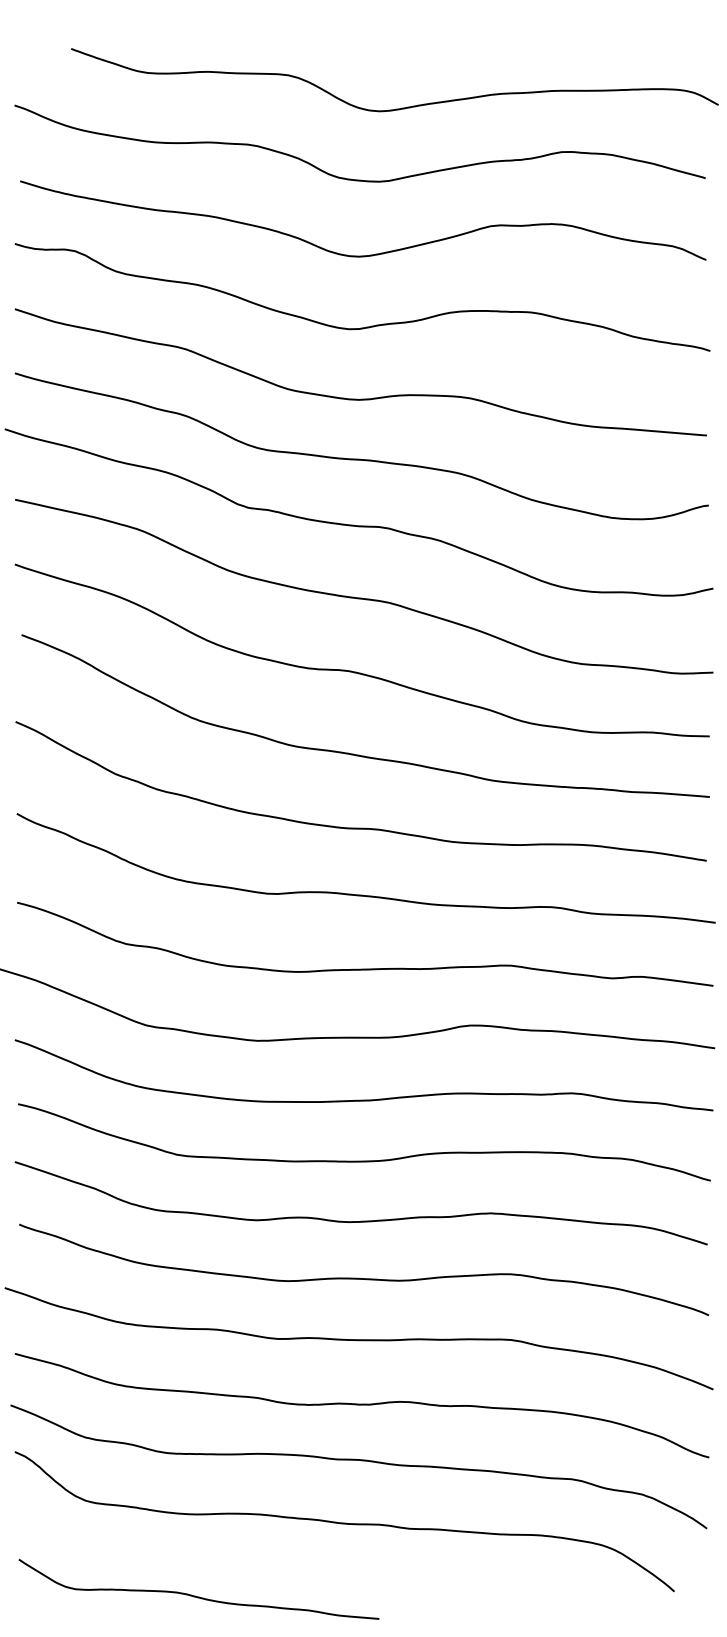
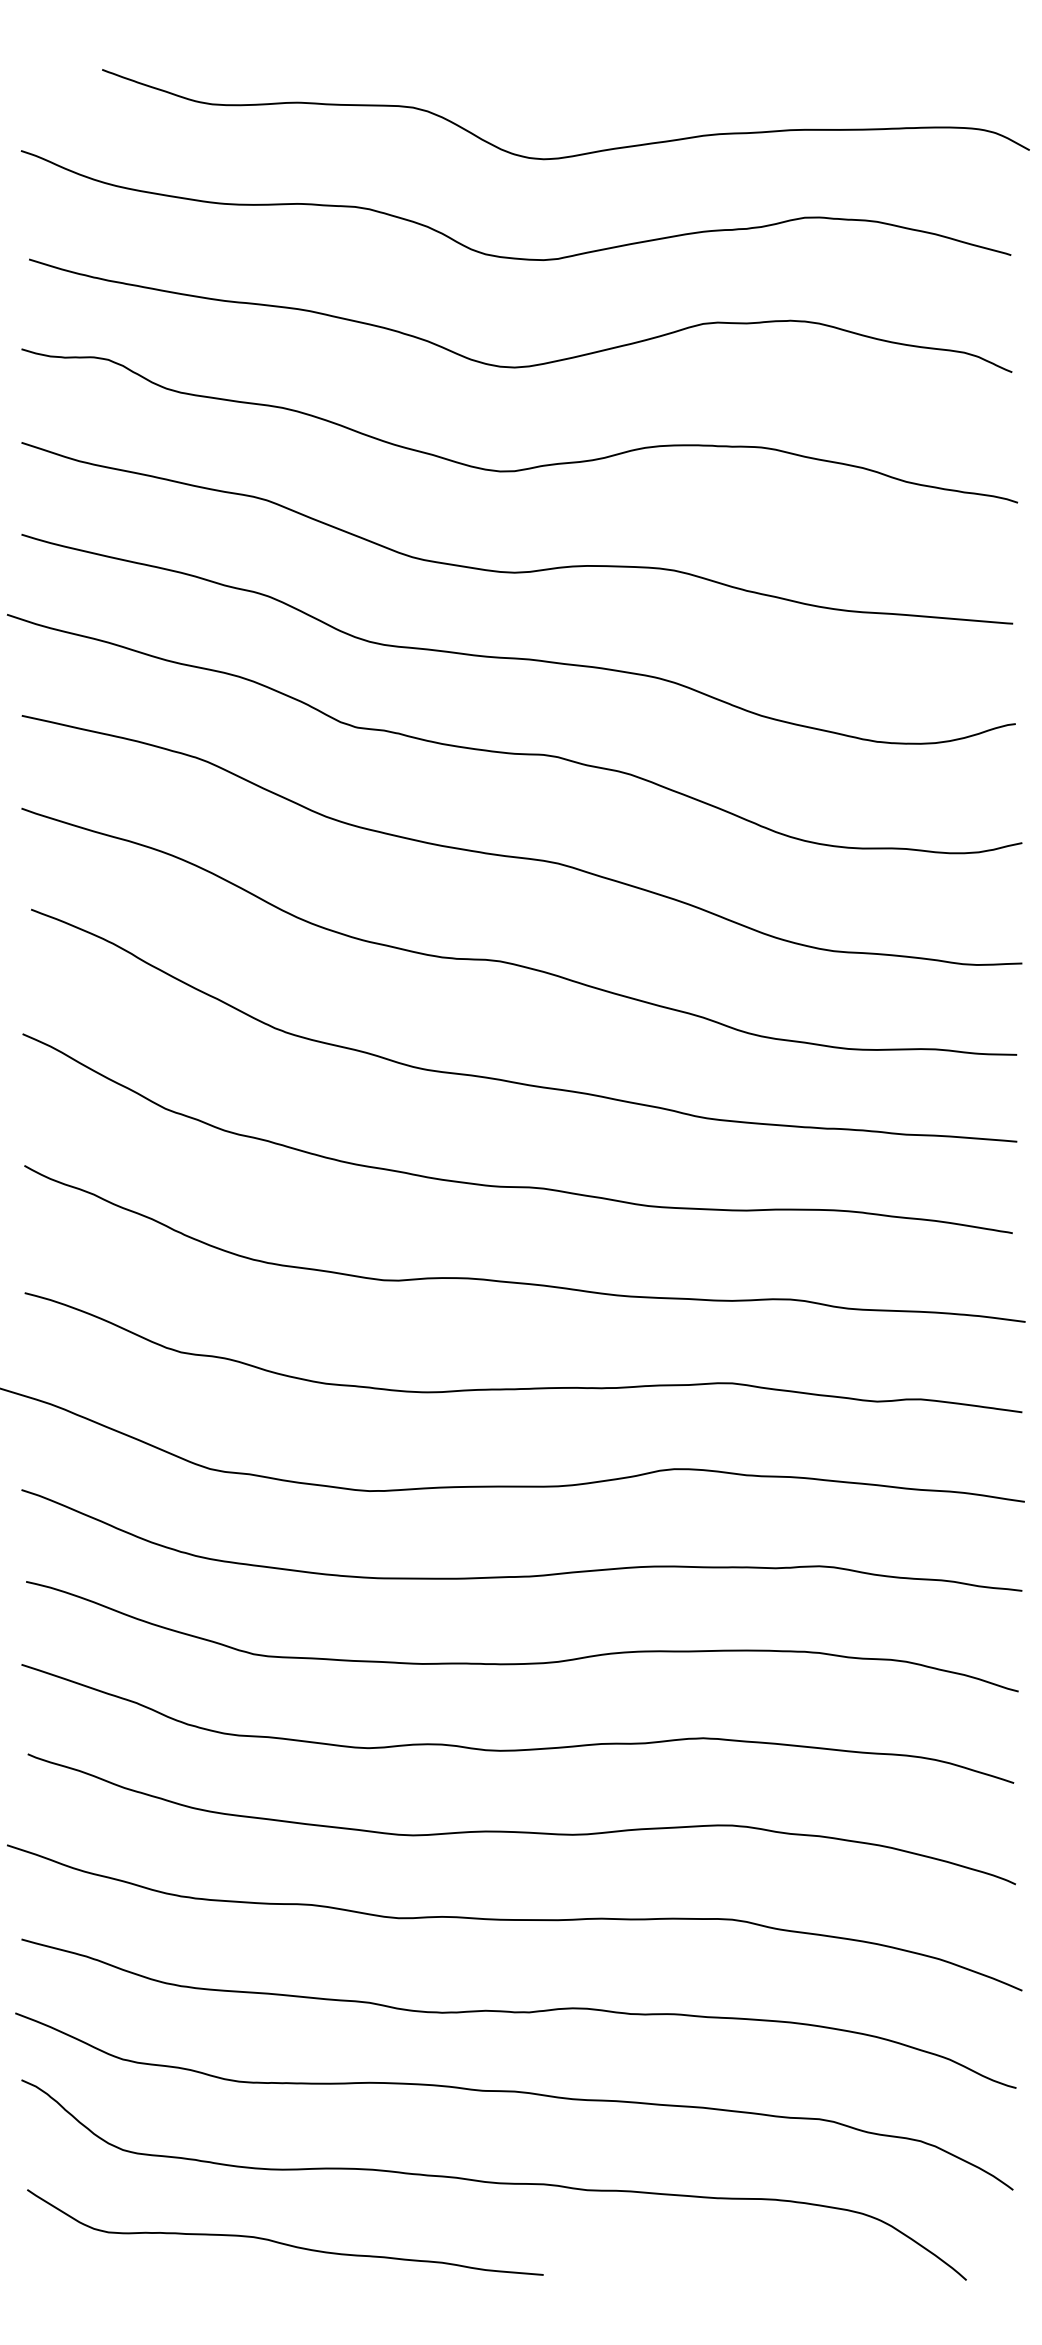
curve: (195, 1595) -> (280, 2241), moved

